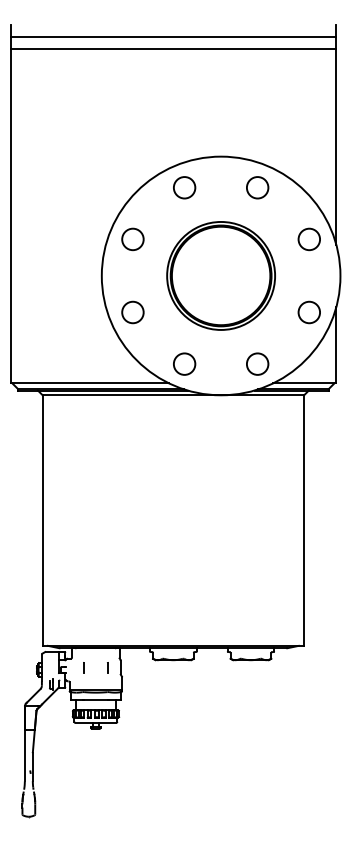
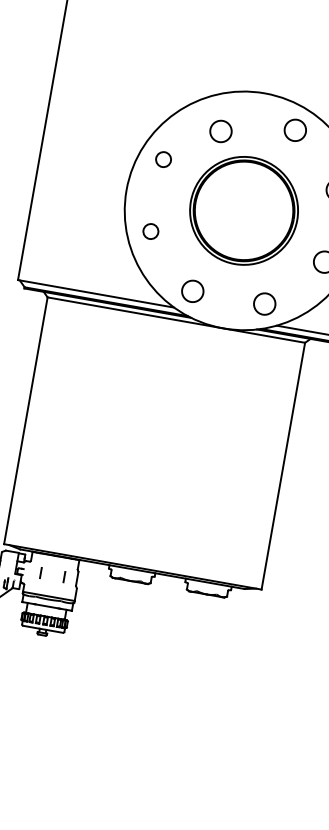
circle: (184, 187) -> (220, 131), moved
circle: (132, 239) -> (163, 159), size x0.7
circle: (132, 312) -> (150, 231), size x0.7

